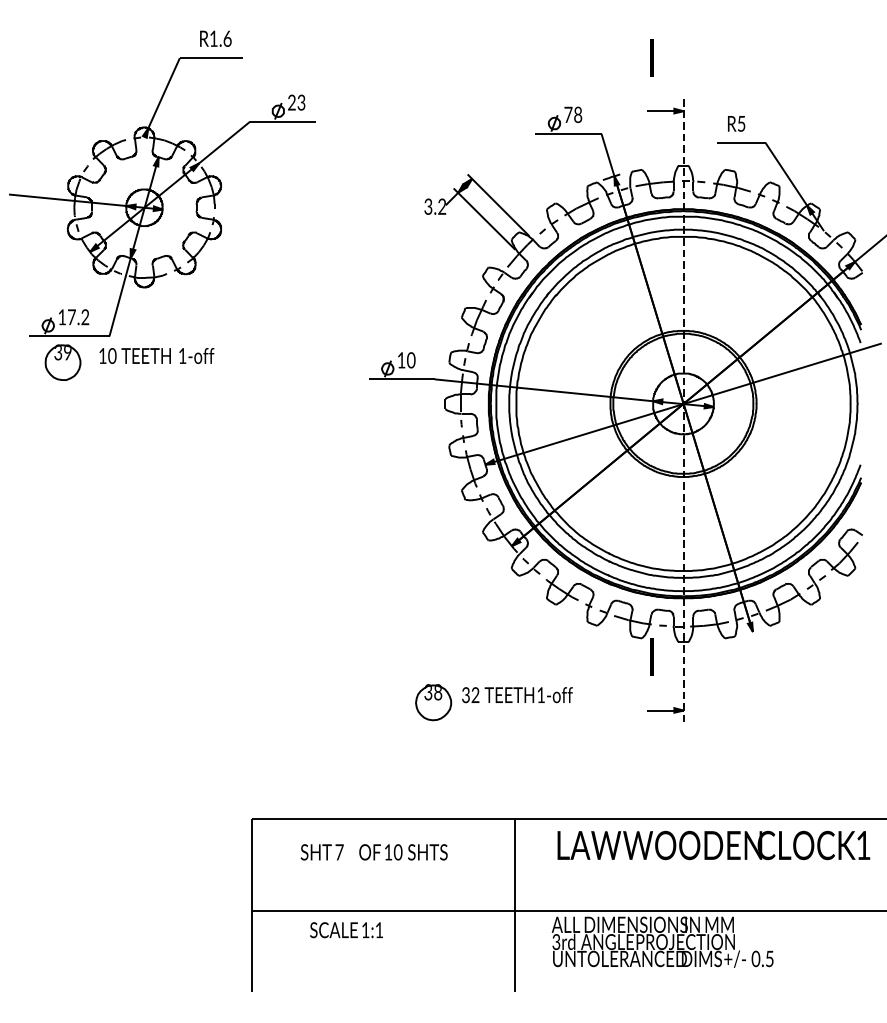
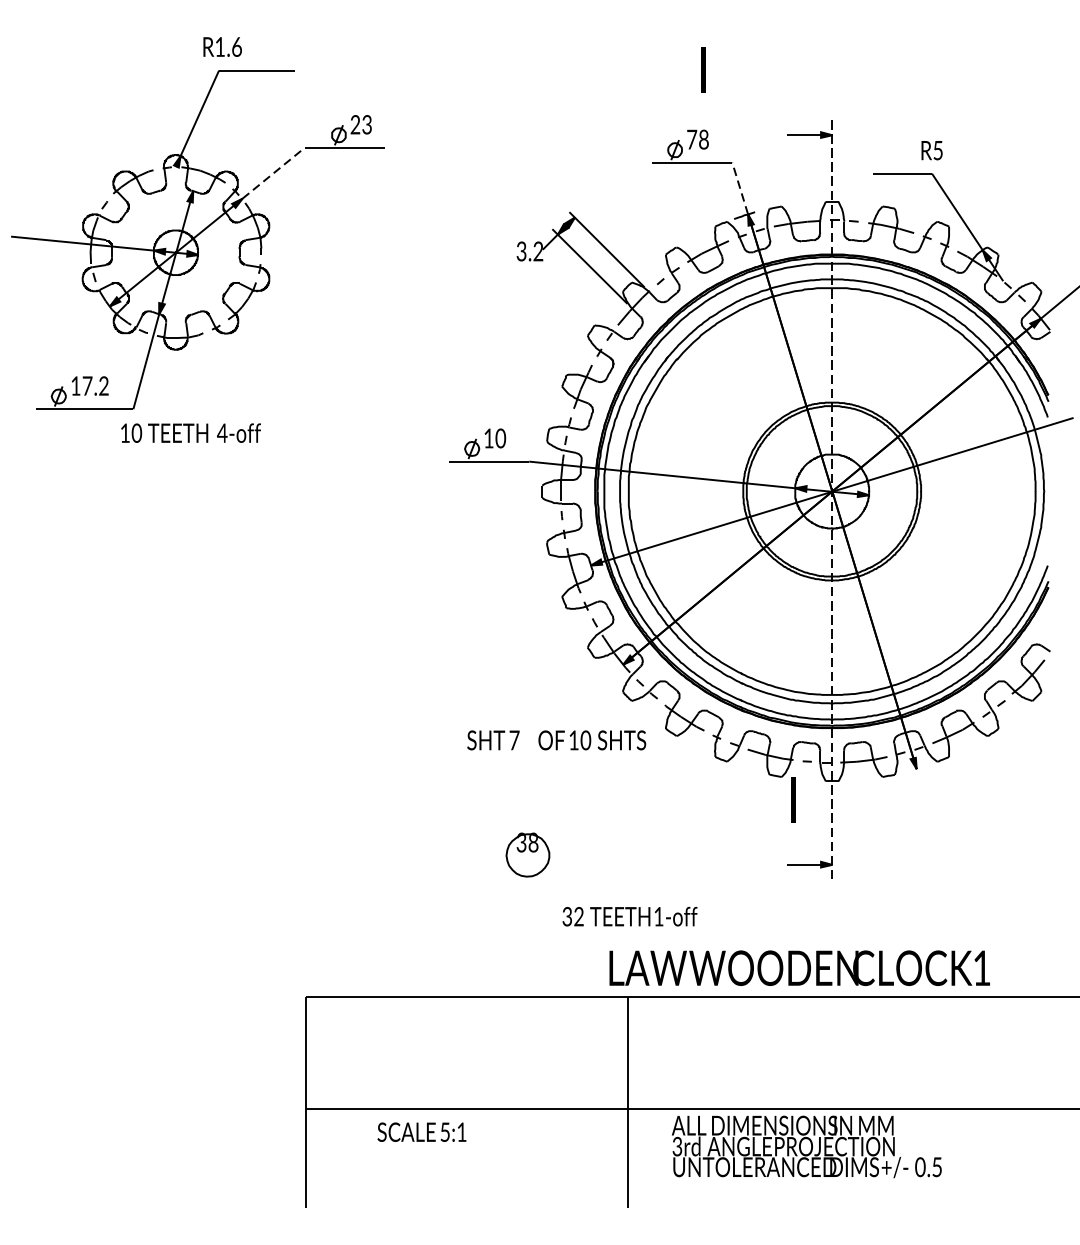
text: (215, 38) -> (222, 46), moved
text: (651, 57) -> (703, 69), moved
text: (736, 123) -> (932, 150), moved
line: (224, 142) -> (273, 173), solid -> dashed
line: (607, 154) -> (739, 187), solid -> dashed
text: (182, 355) -> (222, 432), 1-off -> 4-off
part: (62, 362) -> (76, 441), removed
text: (517, 695) -> (630, 917), moved
text: (713, 845) -> (799, 968), moved
text: (373, 852) -> (555, 740), moved
text: (365, 930) -> (445, 1132), 1:1 -> 5:1

